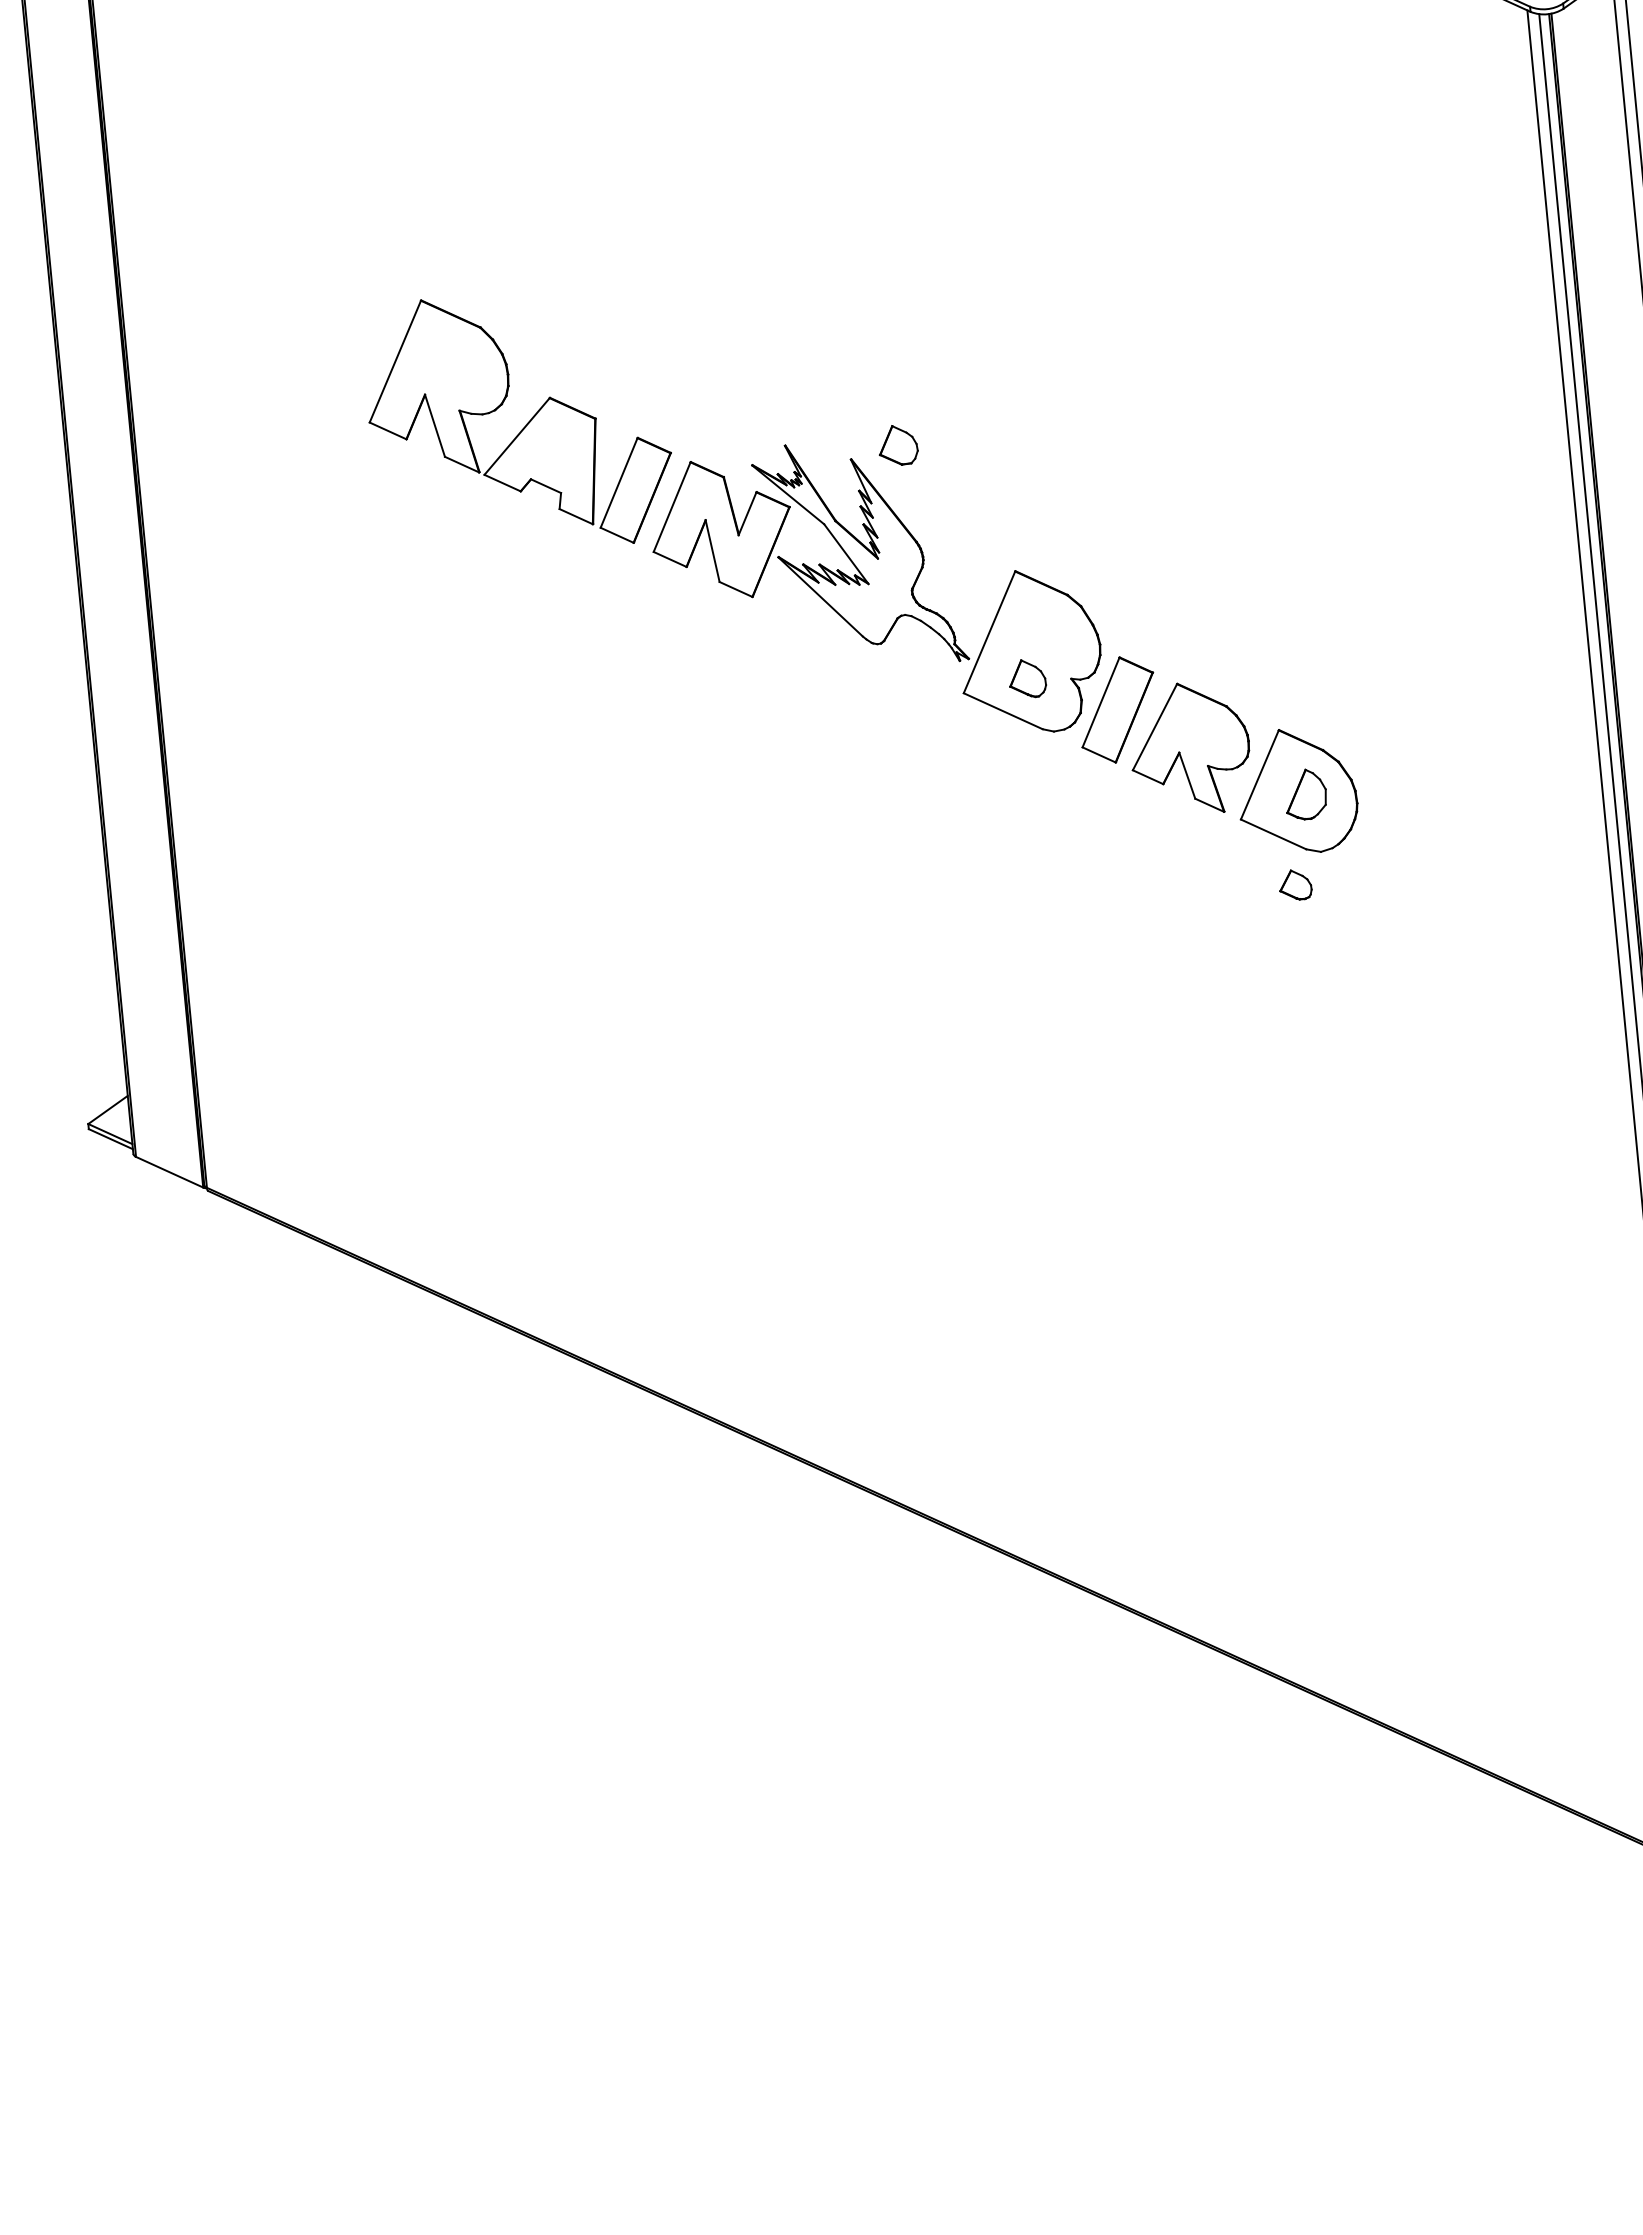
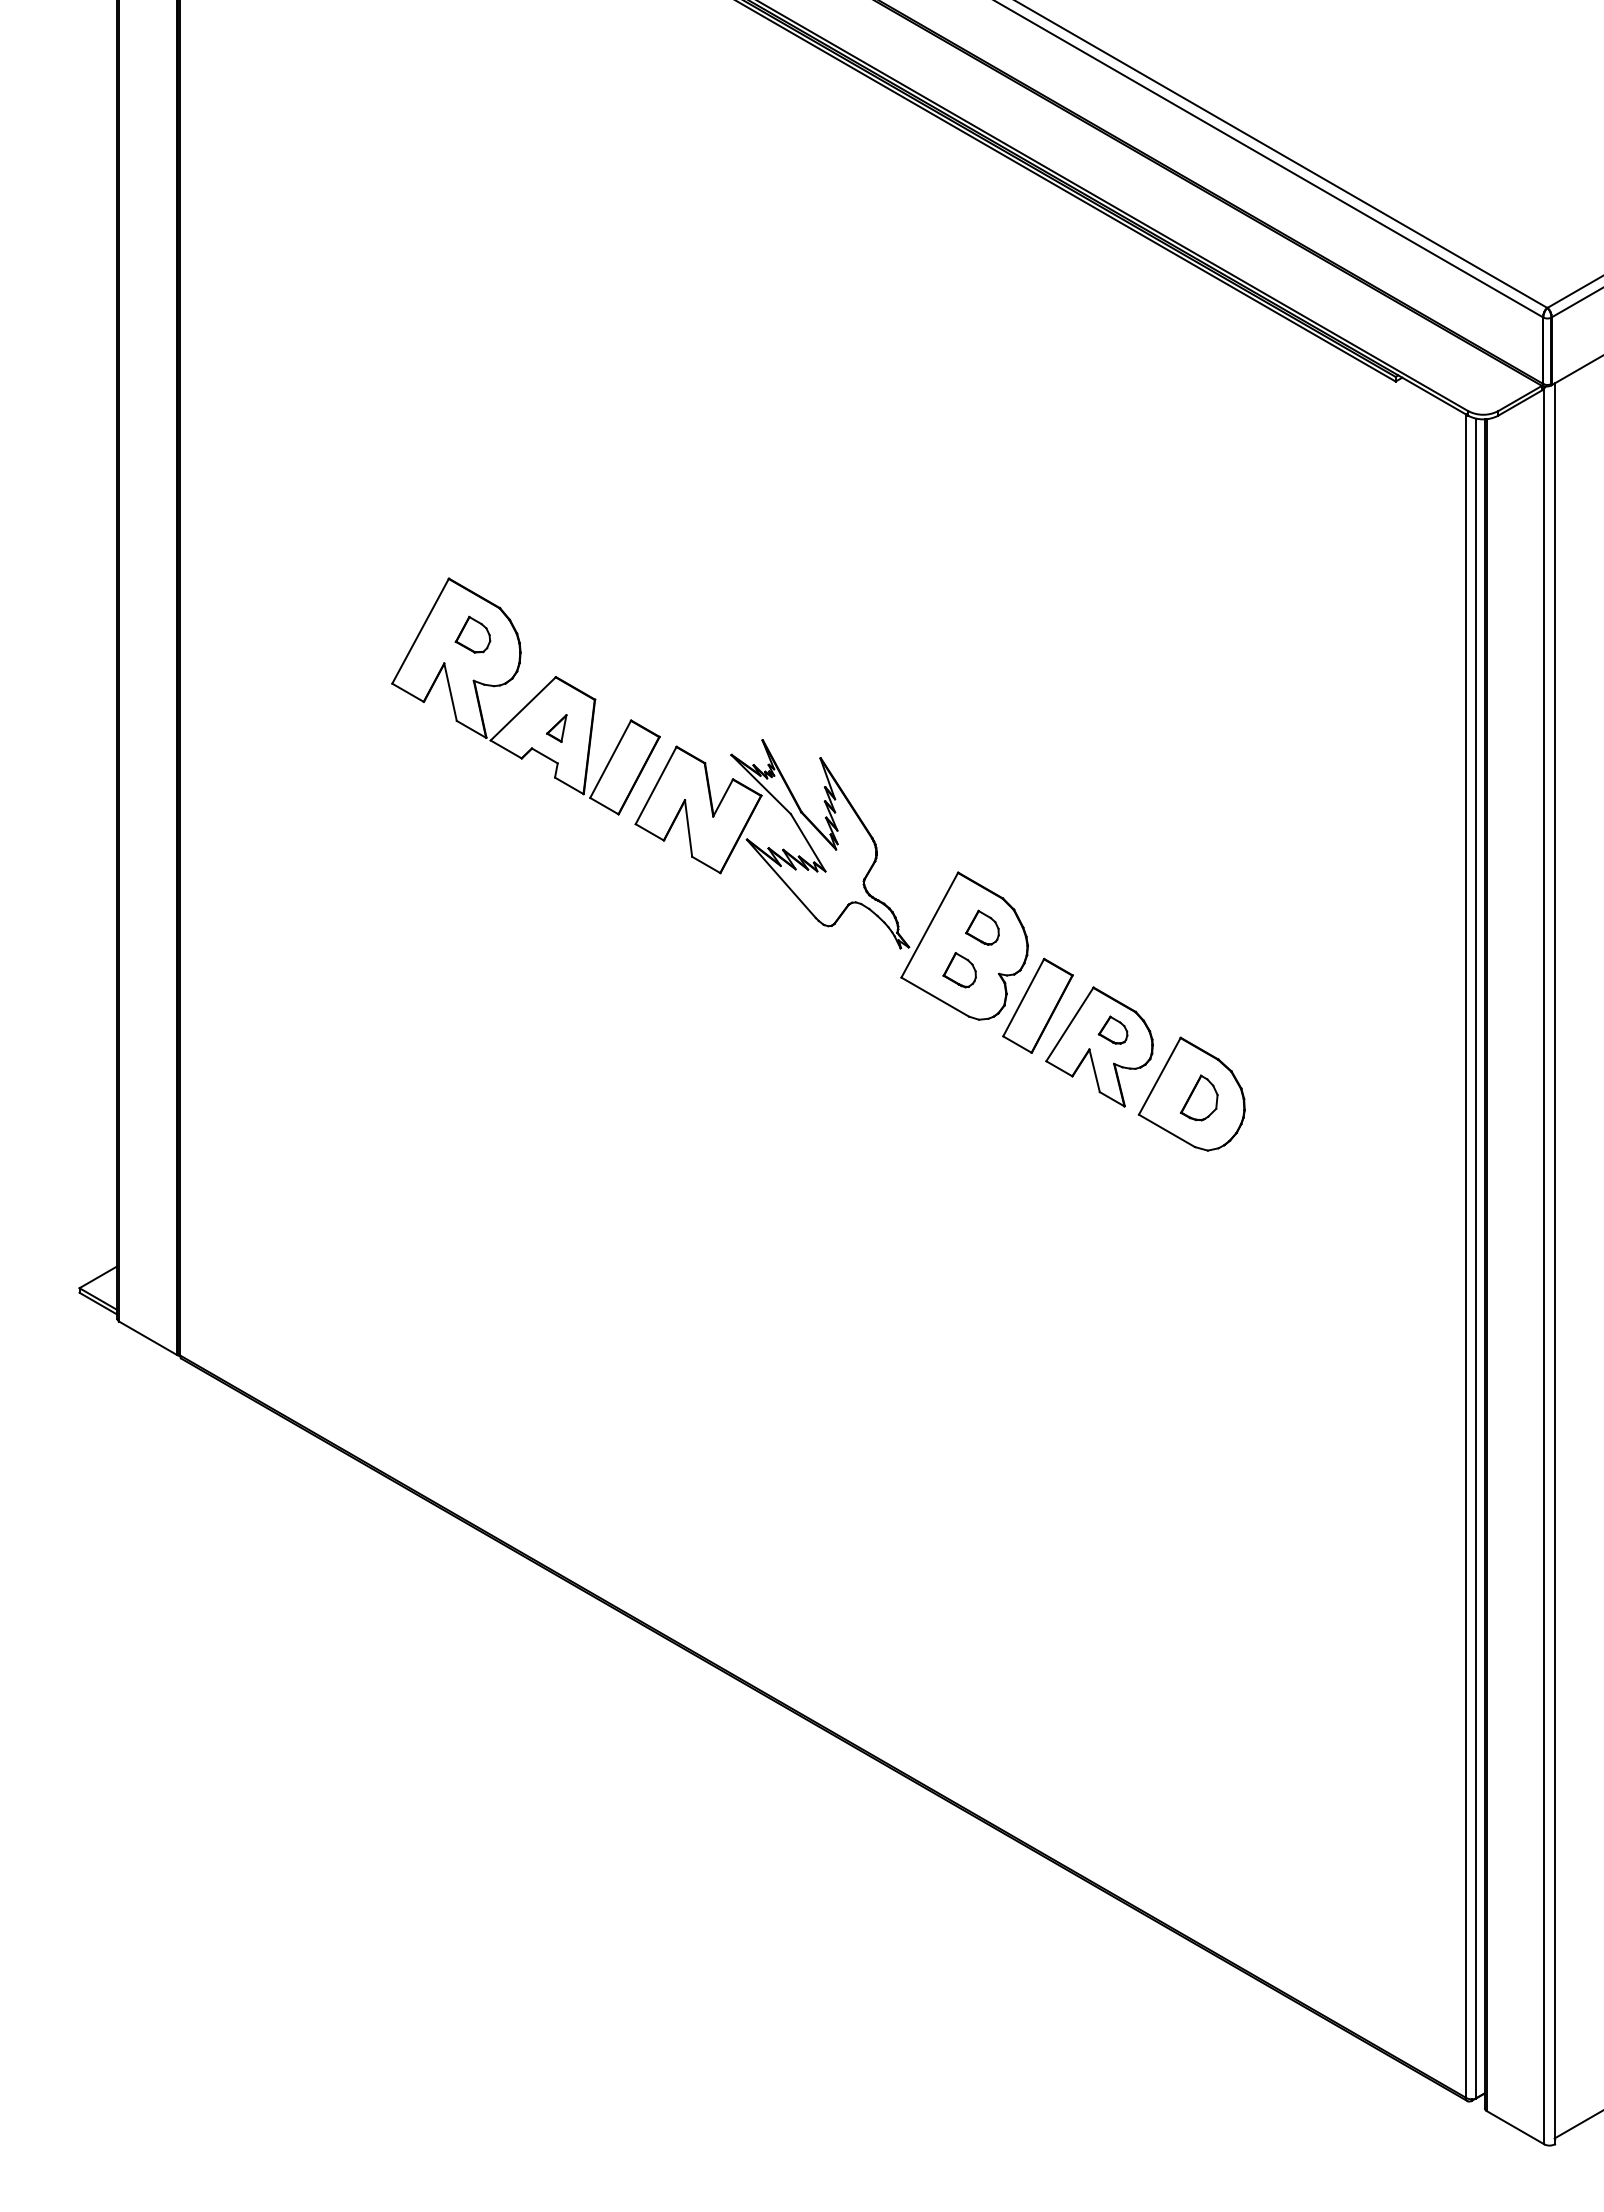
part: (897, 445) -> (472, 634), moved
part: (555, 454) -> (556, 728), added
part: (1048, 629) -> (982, 927), added
part: (1294, 884) -> (1112, 1029), moved

